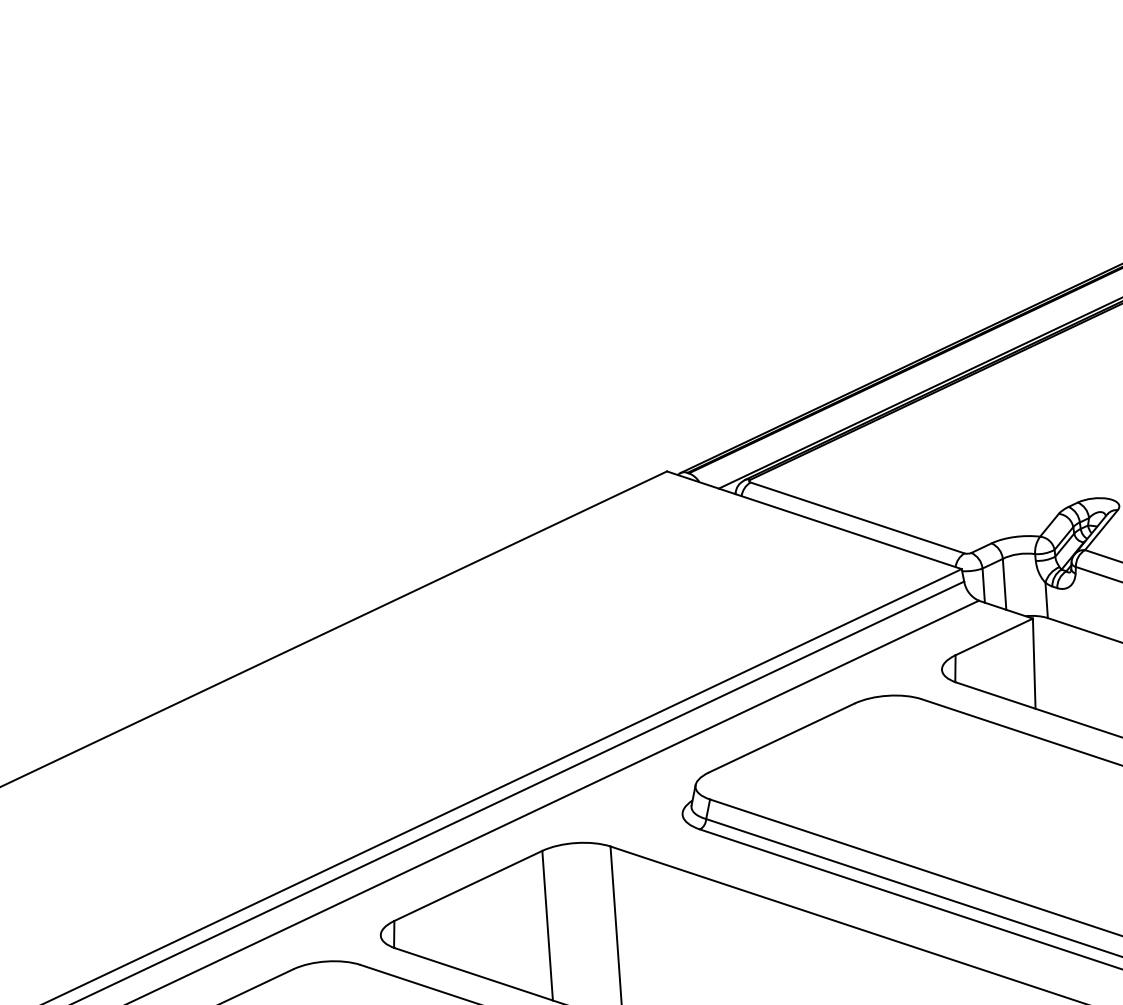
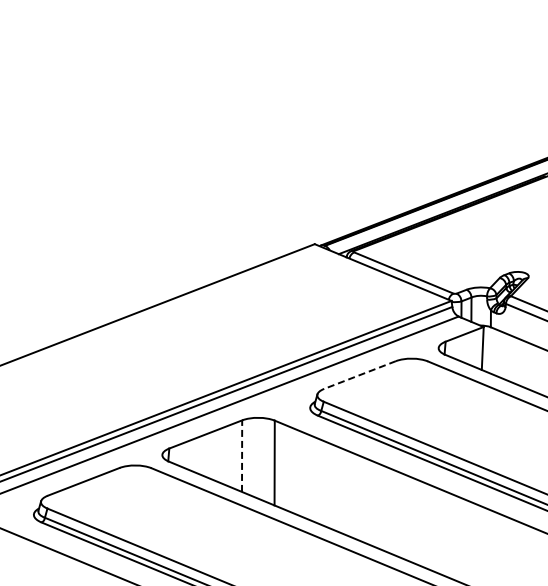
line: (780, 739) -> (359, 375), solid -> dashed
line: (548, 926) -> (242, 456), solid -> dashed

